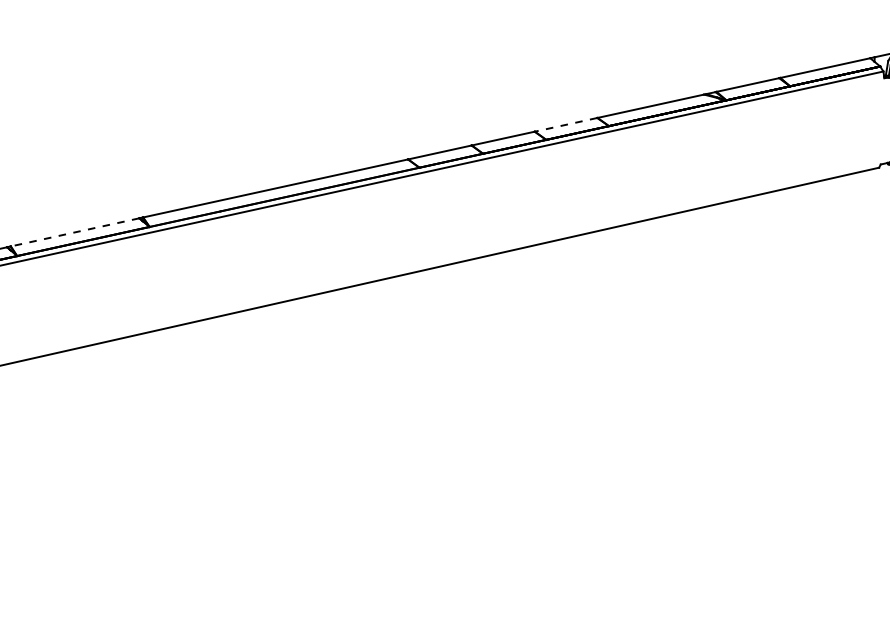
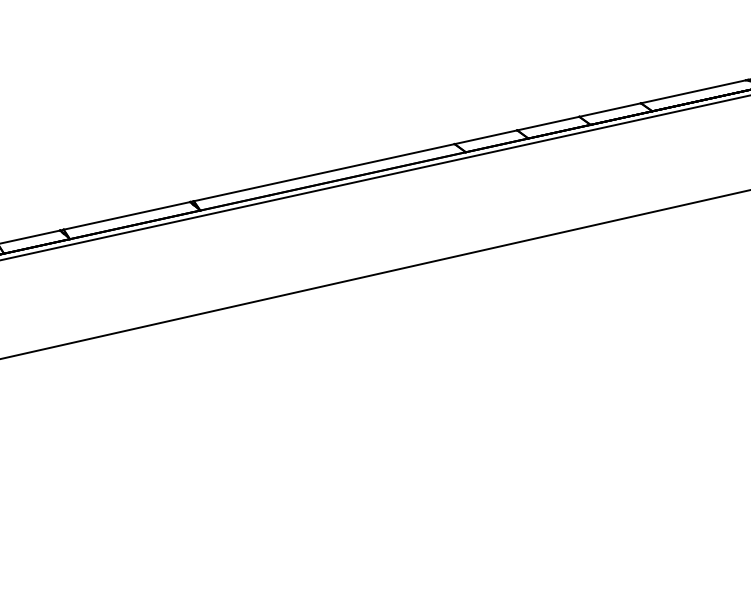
line: (566, 124) -> (610, 109), dashed -> solid
line: (75, 232) -> (127, 216), dashed -> solid

